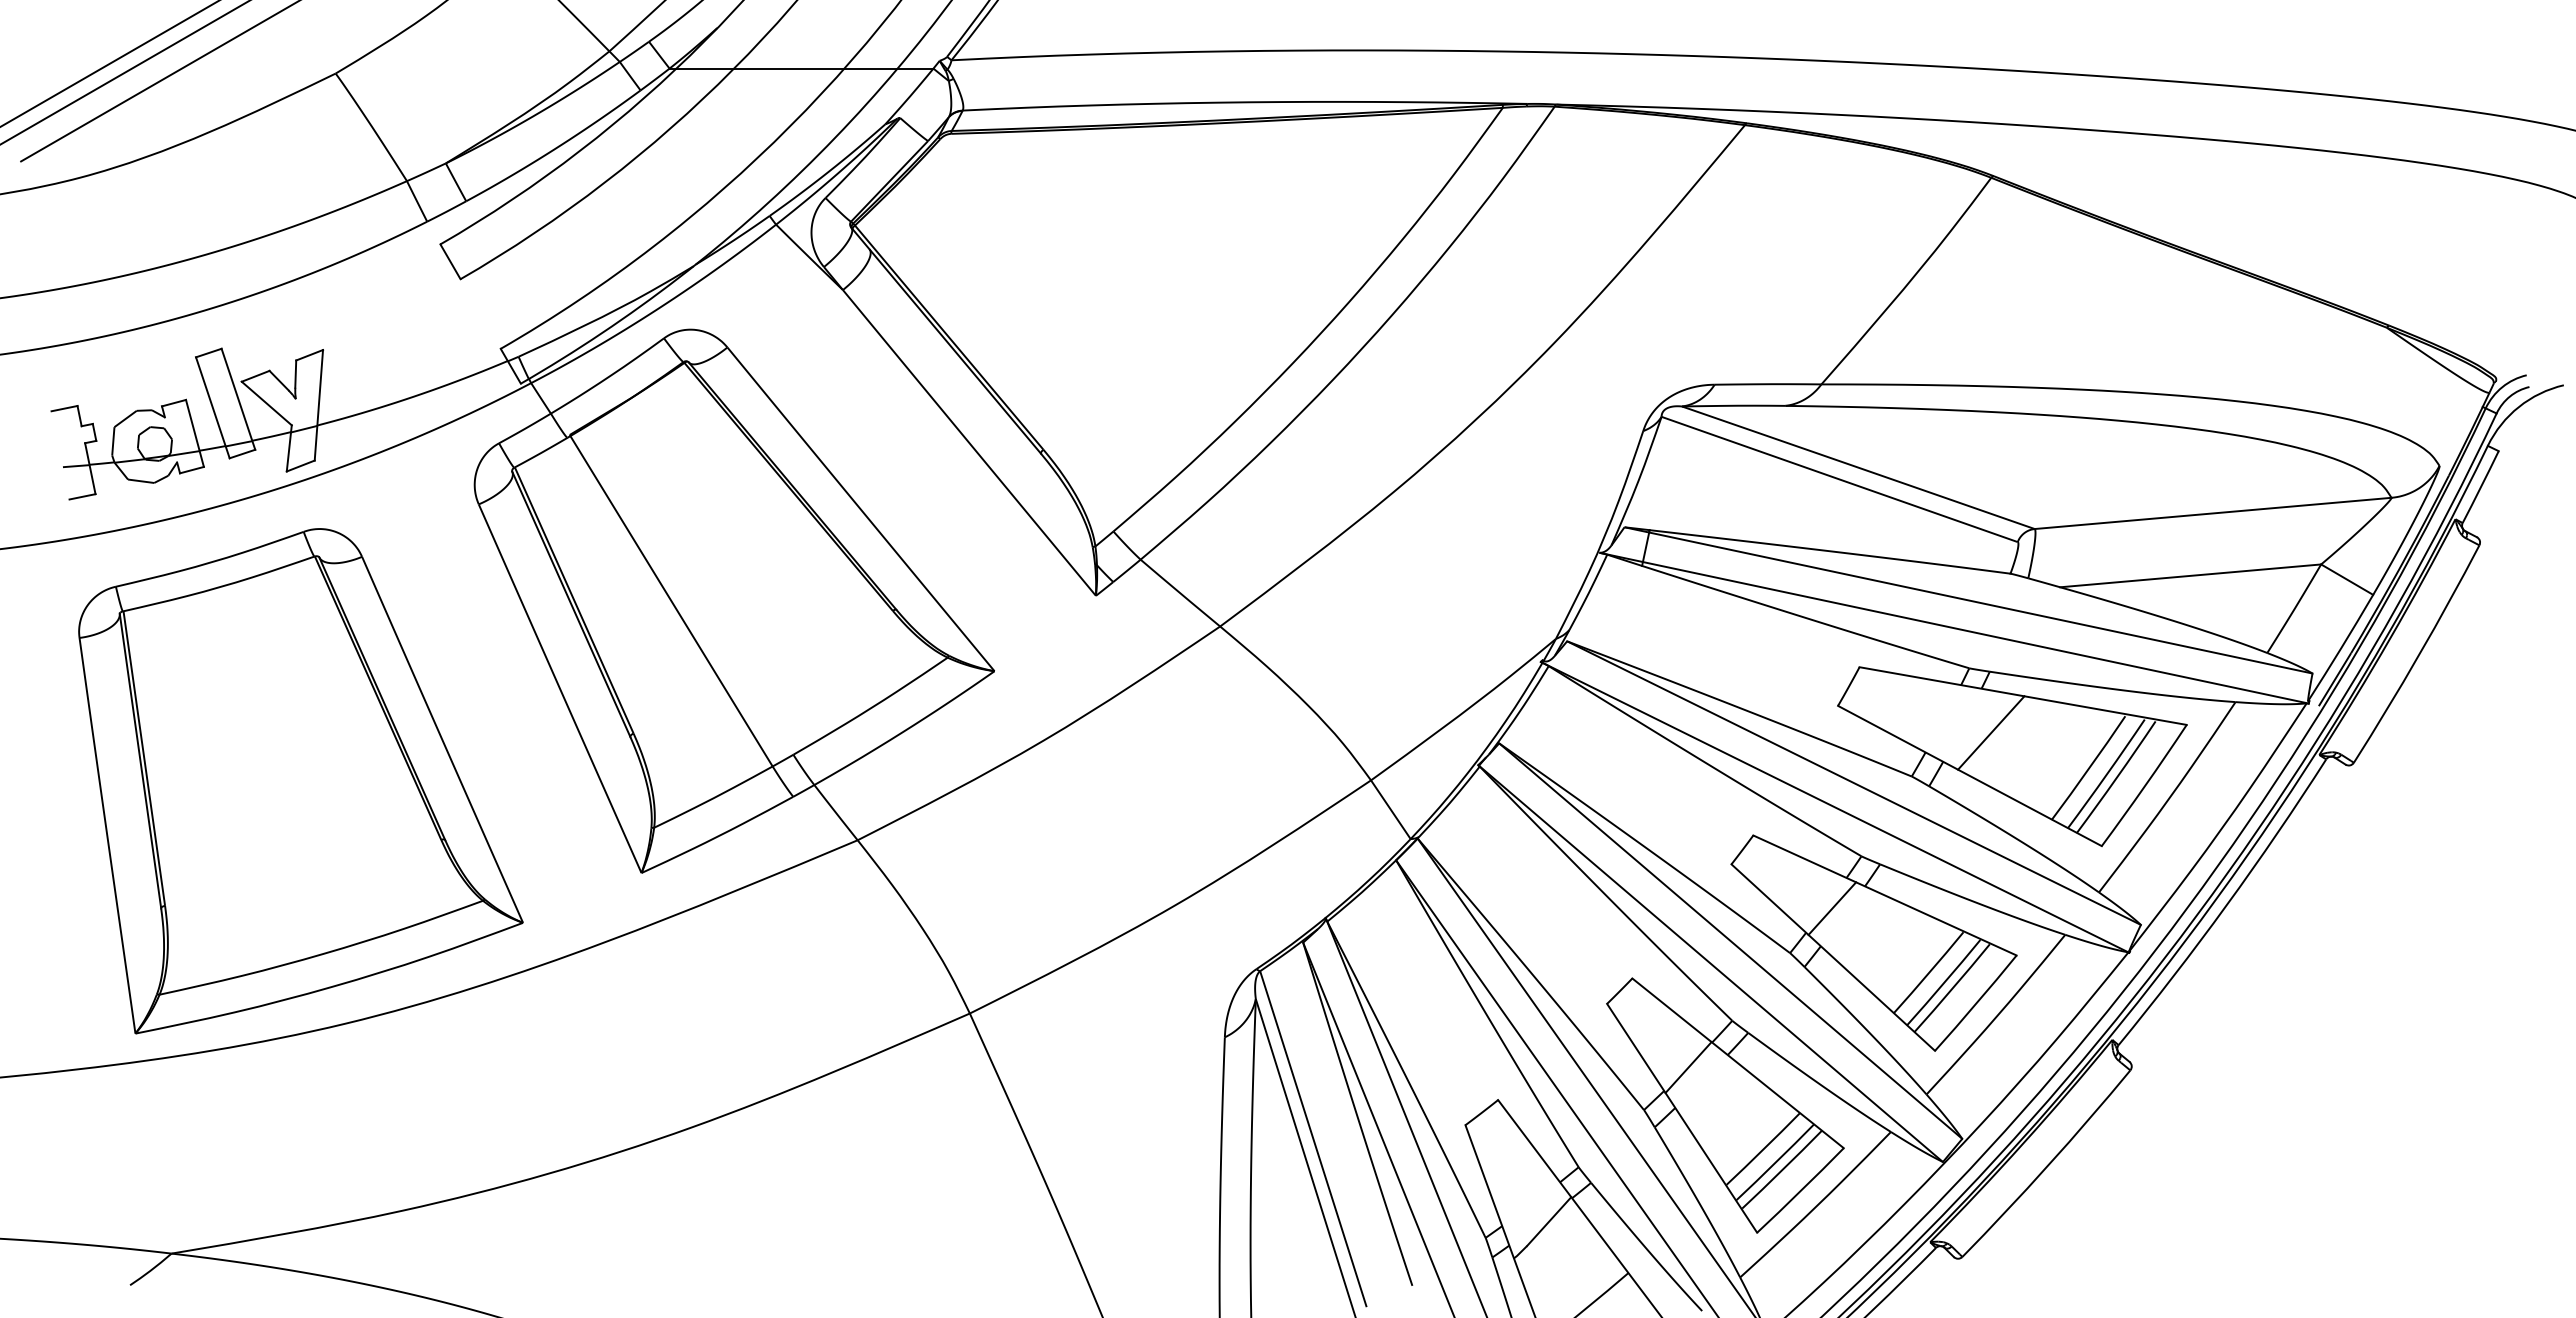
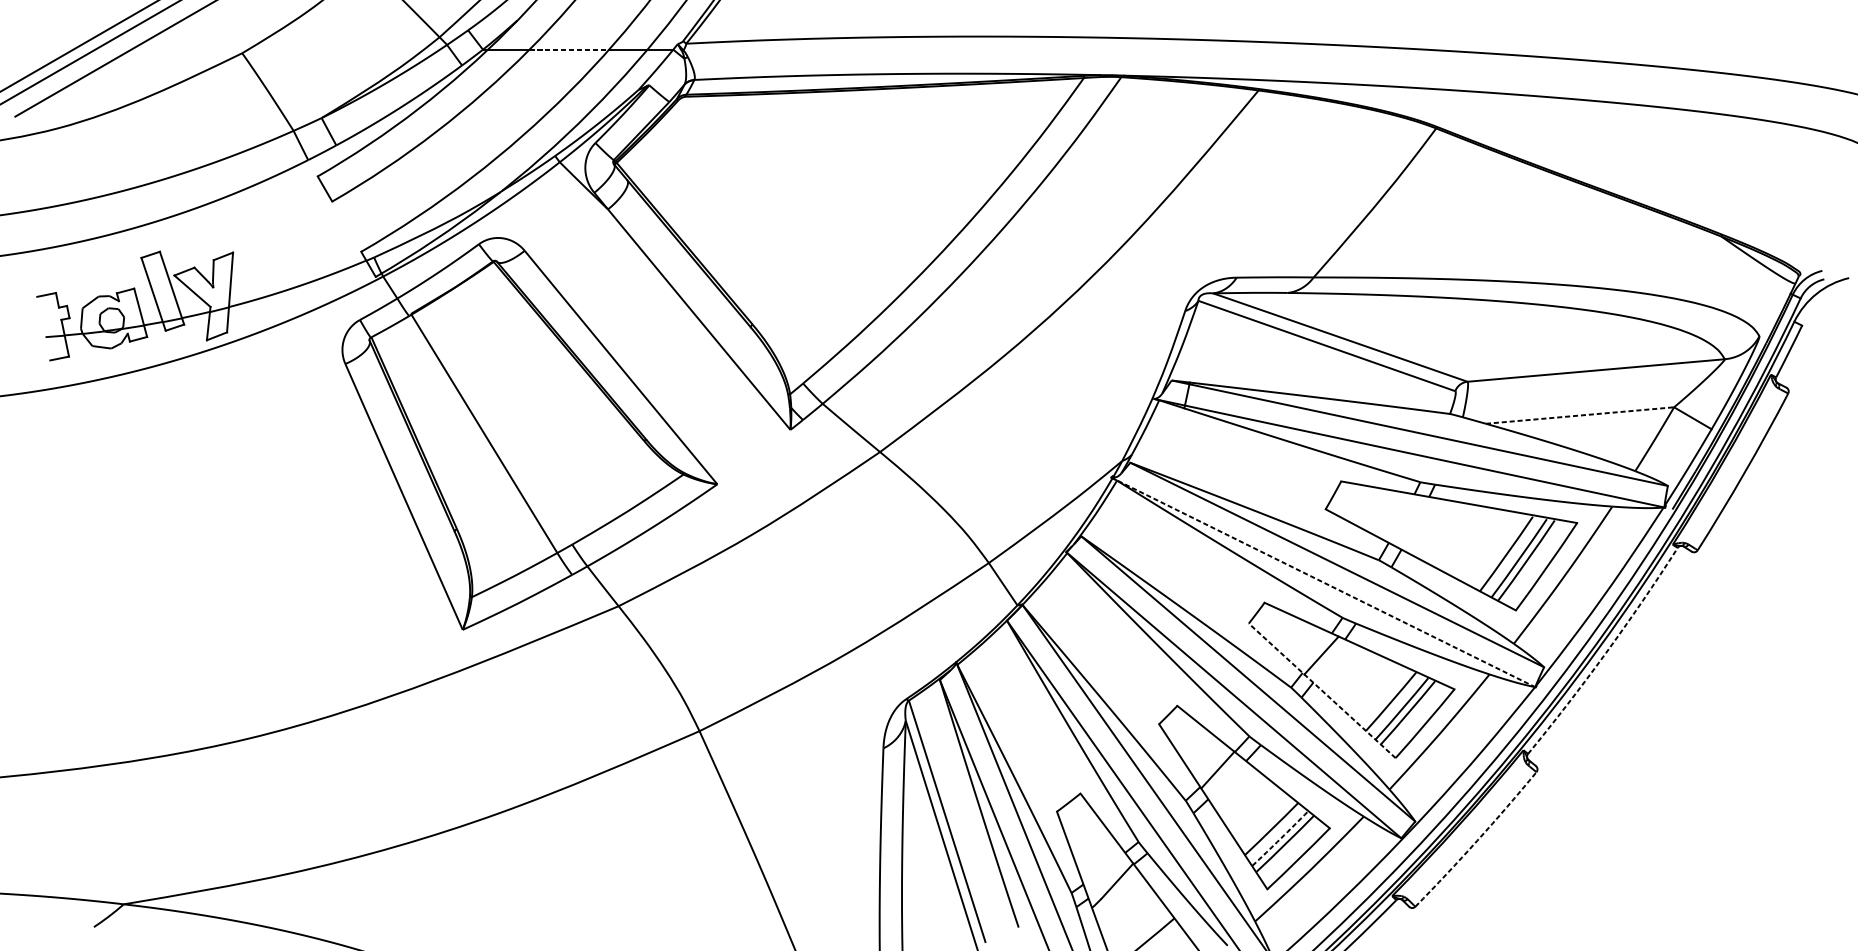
line: (789, 68) -> (569, 49), solid -> dashed
line: (2190, 575) -> (1579, 415), solid -> dashed
line: (1991, 732) -> (1436, 528), removed
part: (300, 781) -> (216, 563), removed
line: (1835, 807) -> (1323, 582), solid -> dashed
arc: (2226, 905) -> (1605, 653), solid -> dashed
line: (1832, 957) -> (1321, 690), solid -> dashed
arc: (1775, 1162) -> (1280, 838), solid -> dashed
arc: (2048, 1165) -> (1477, 840), solid -> dashed

